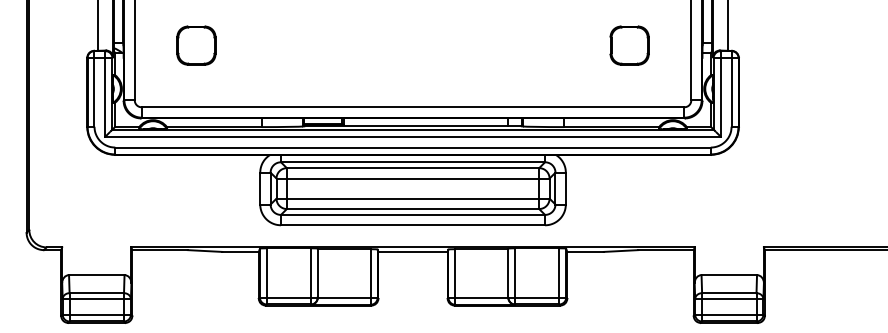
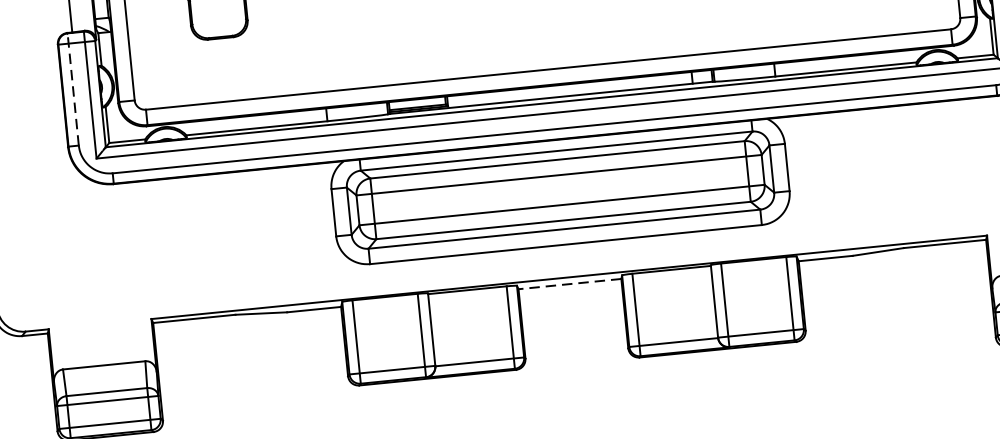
line: (94, 88) -> (73, 88), solid -> dashed
line: (413, 251) -> (570, 283), solid -> dashed

